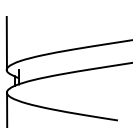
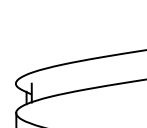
line: (6, 42) -> (15, 48), removed

